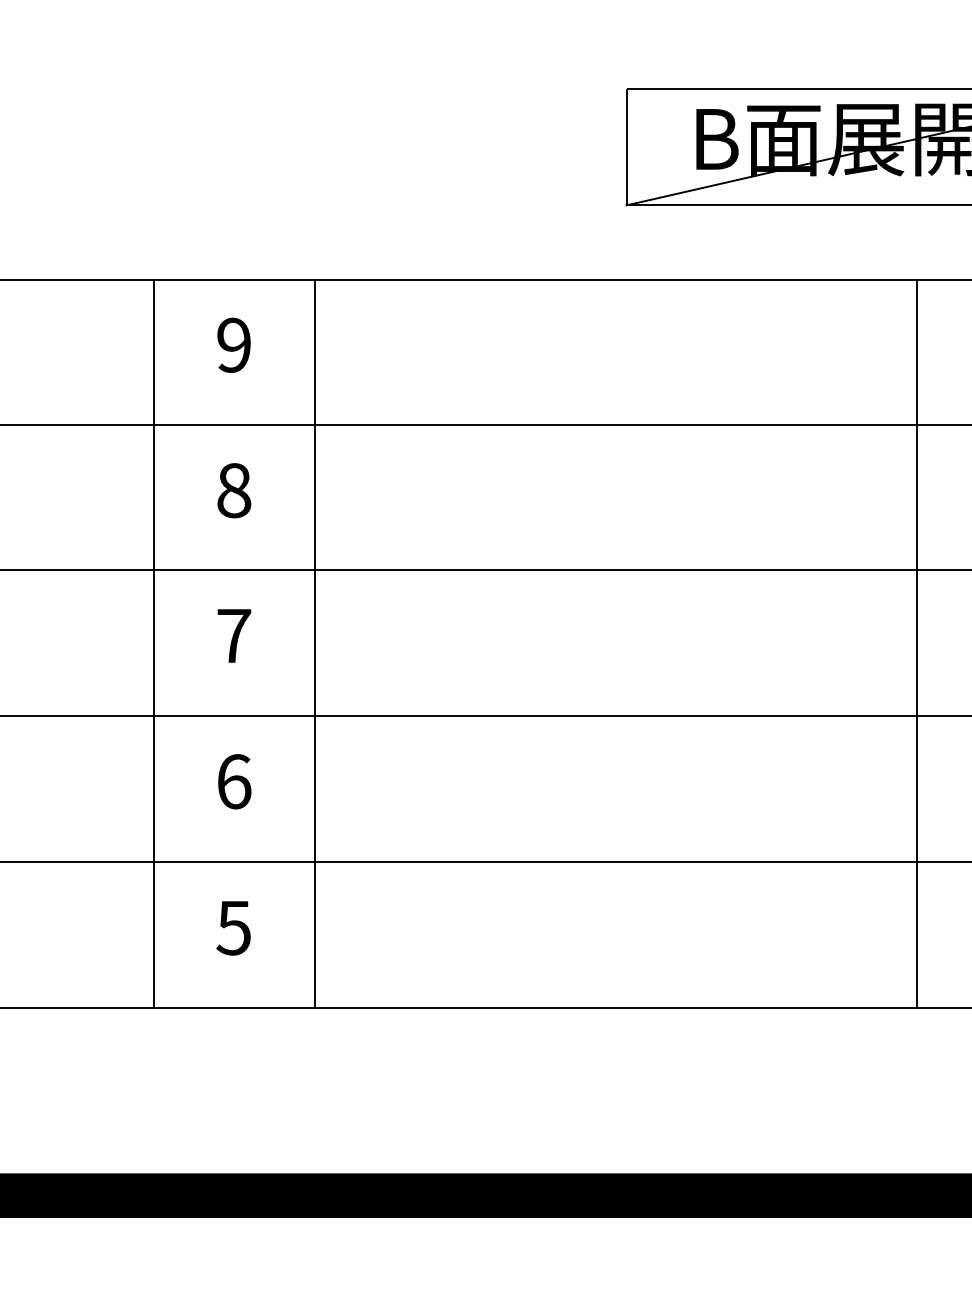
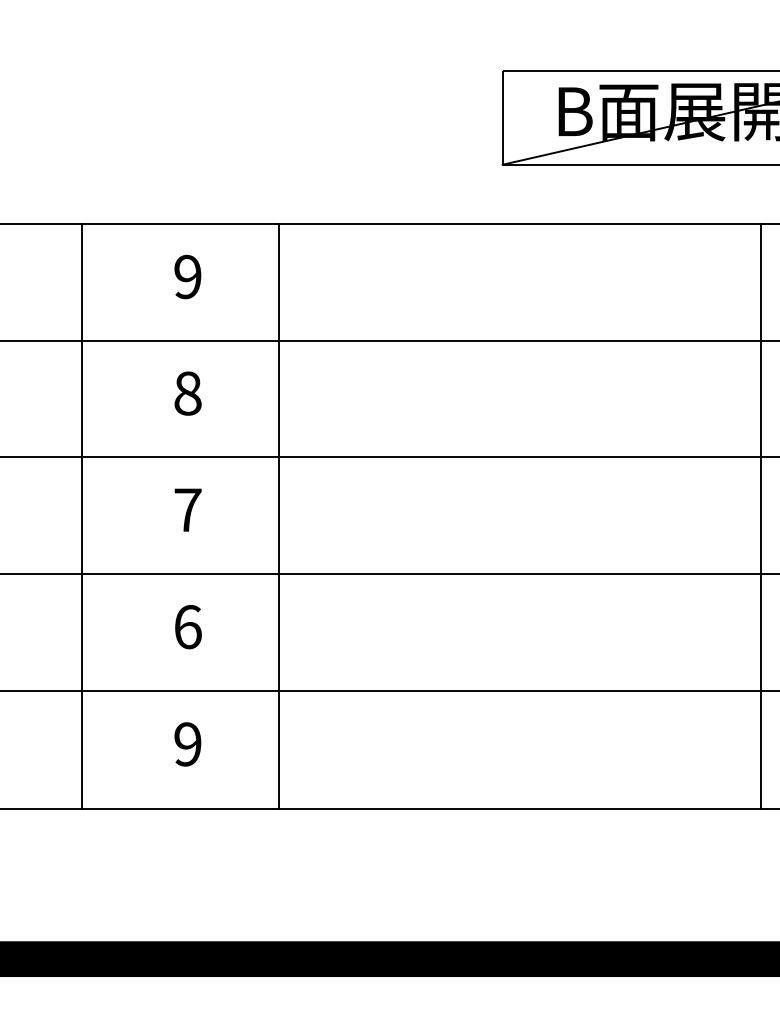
line: (153, 643) -> (81, 516), moved
line: (315, 643) -> (279, 516), moved
line: (916, 643) -> (761, 516), moved
text: (233, 927) -> (187, 744), 5 -> 9

